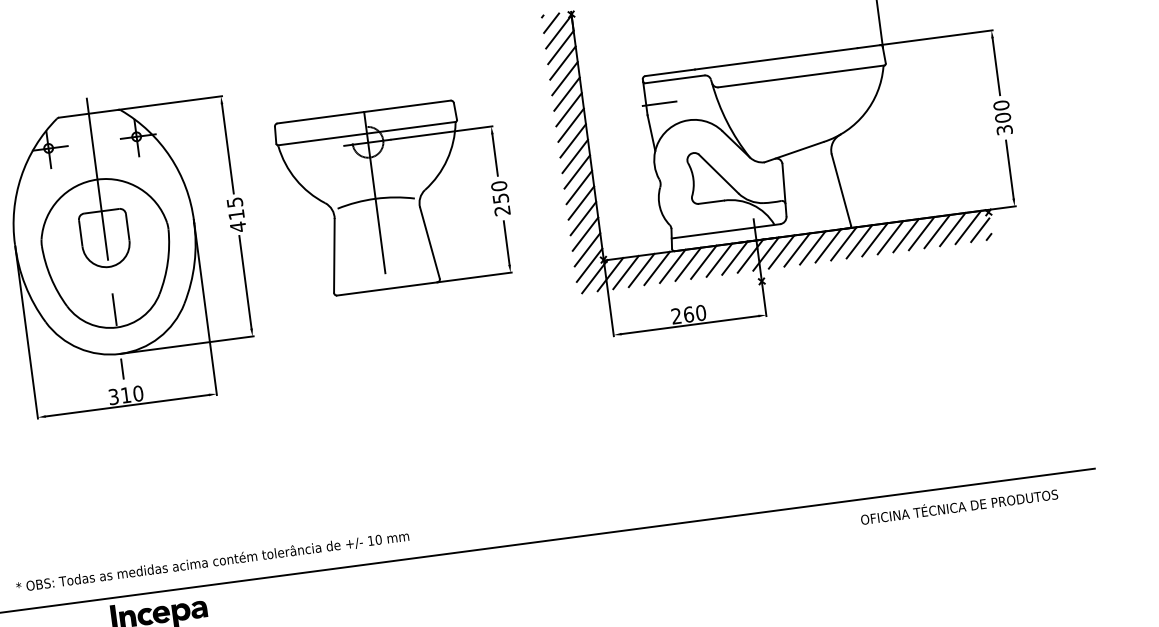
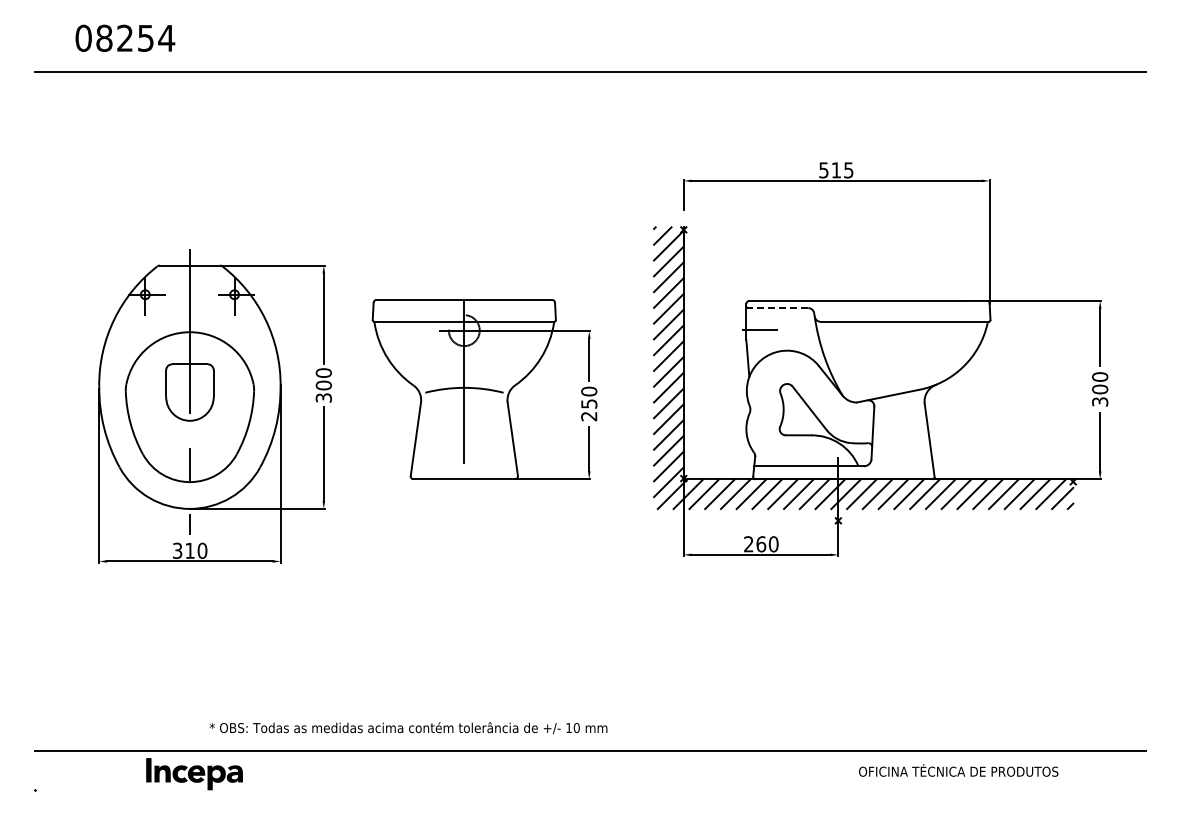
line: (674, 79) -> (777, 308), solid -> dashed
text: (236, 214) -> (323, 385), 415 -> 300
text: (959, 506) -> (958, 770), moved
text: (212, 562) -> (408, 728), moved

